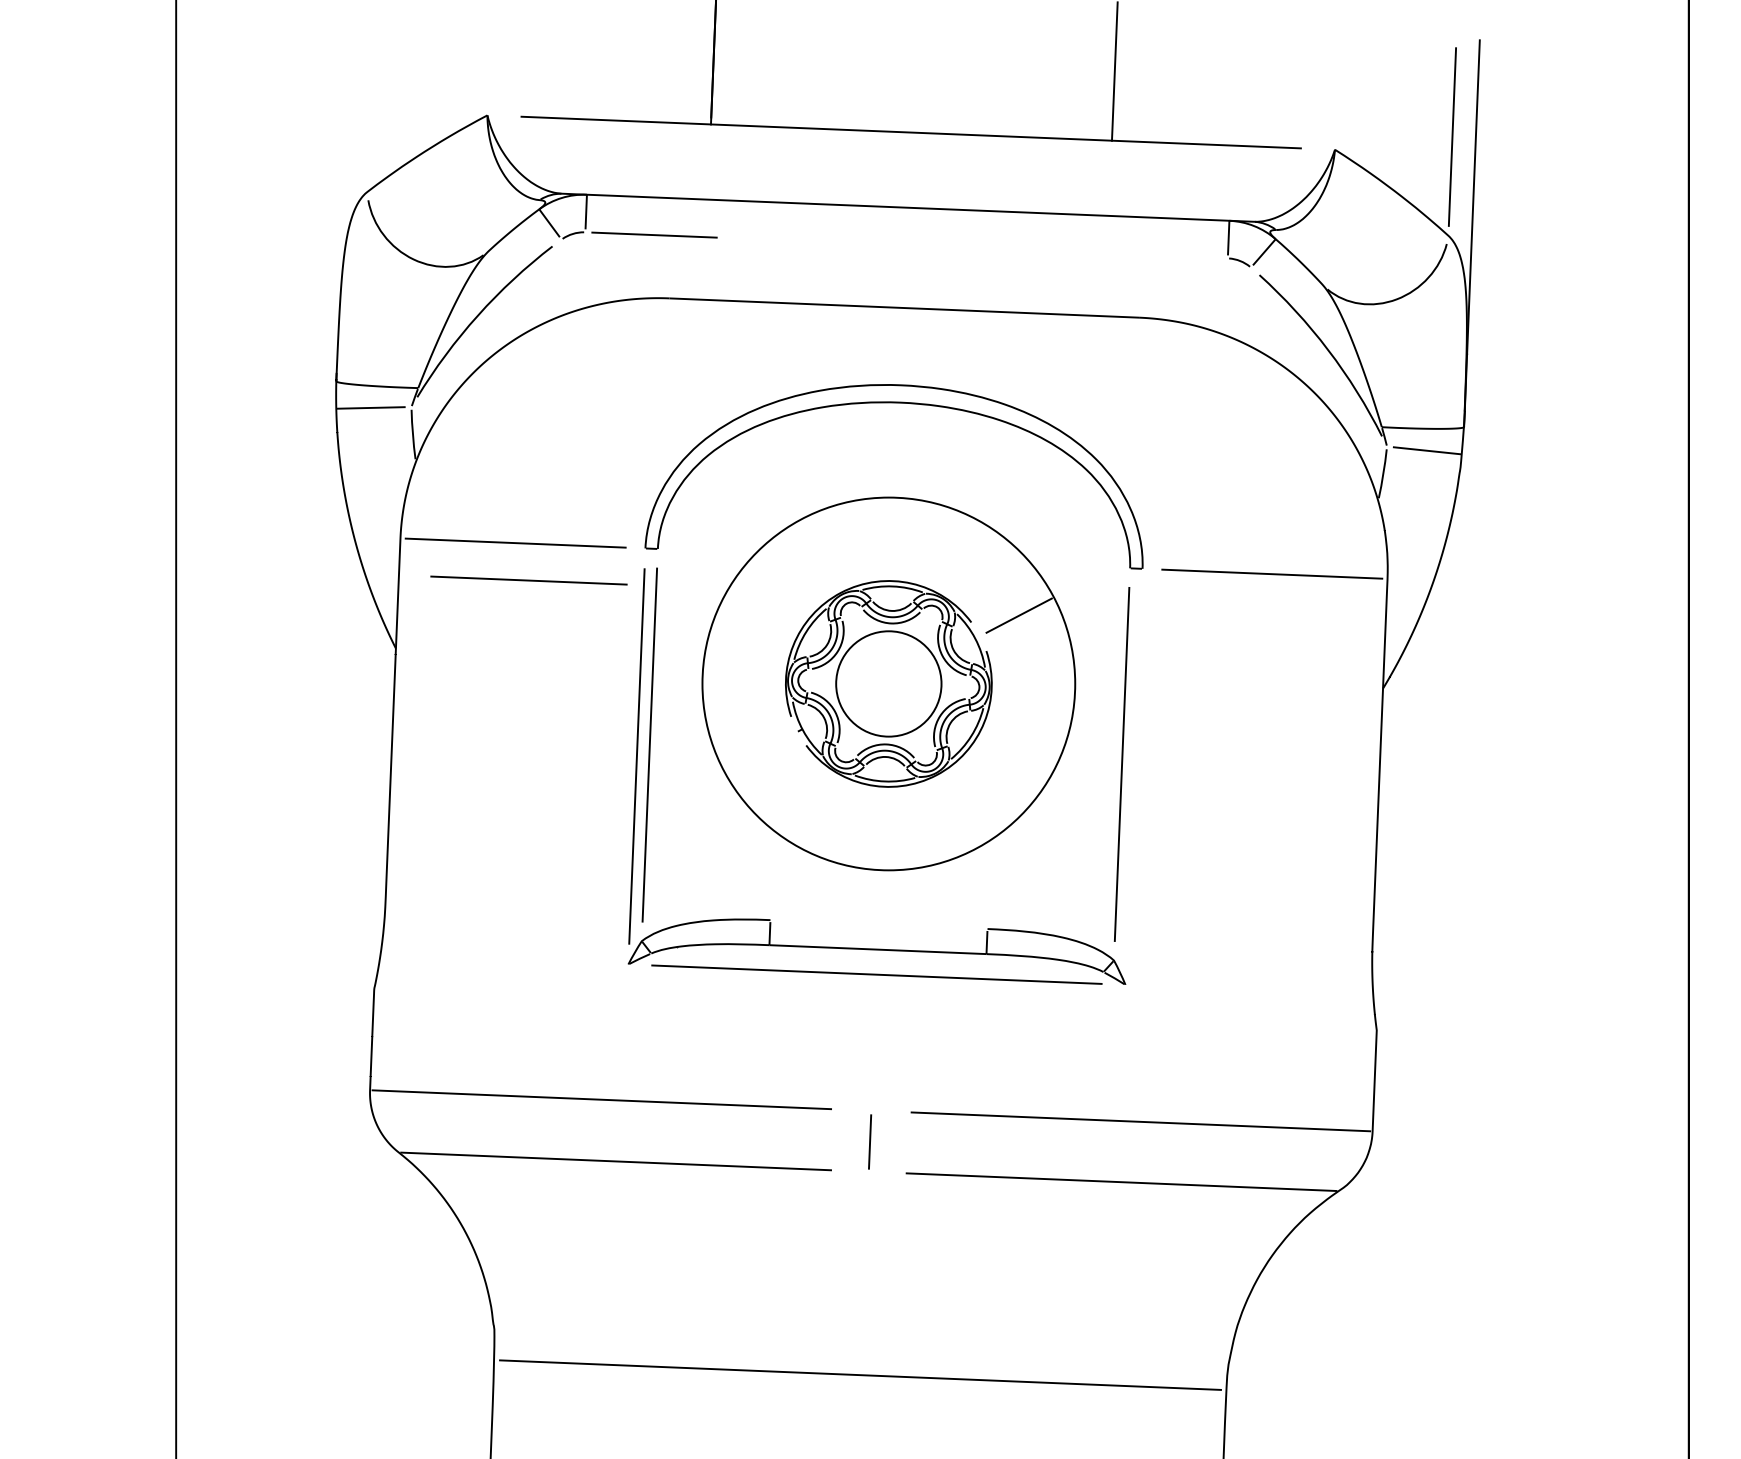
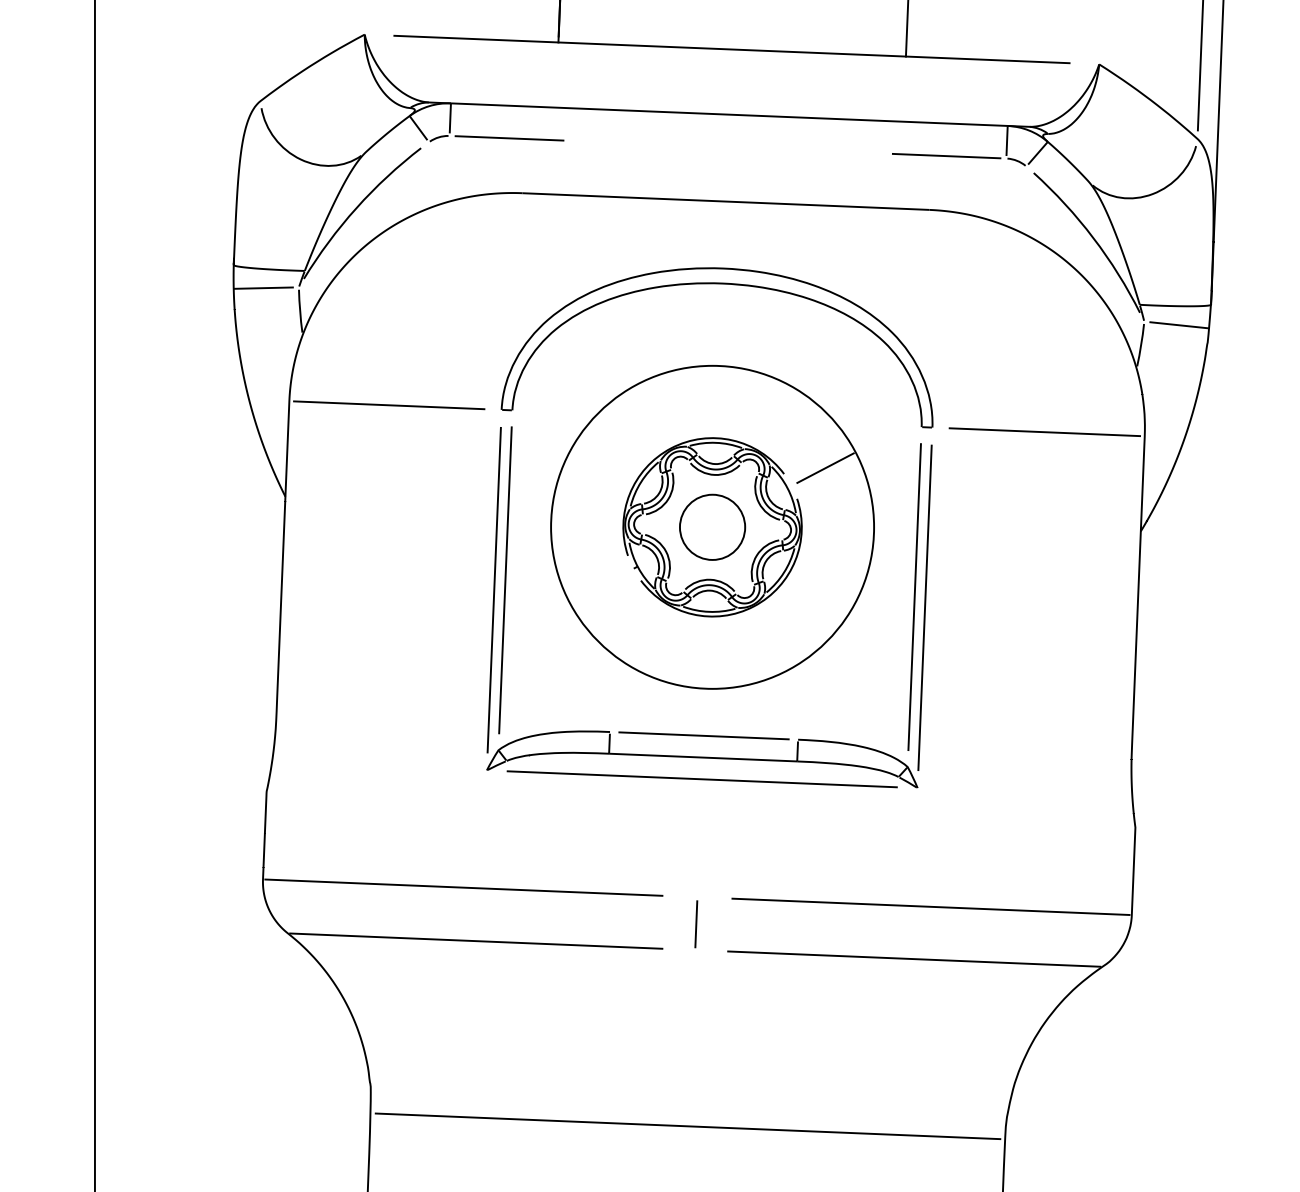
line: (1158, 255) -> (946, 156), added
line: (528, 580) -> (703, 735), moved
circle: (888, 683) -> (712, 526), size x0.71
line: (1133, 776) -> (924, 607), added

